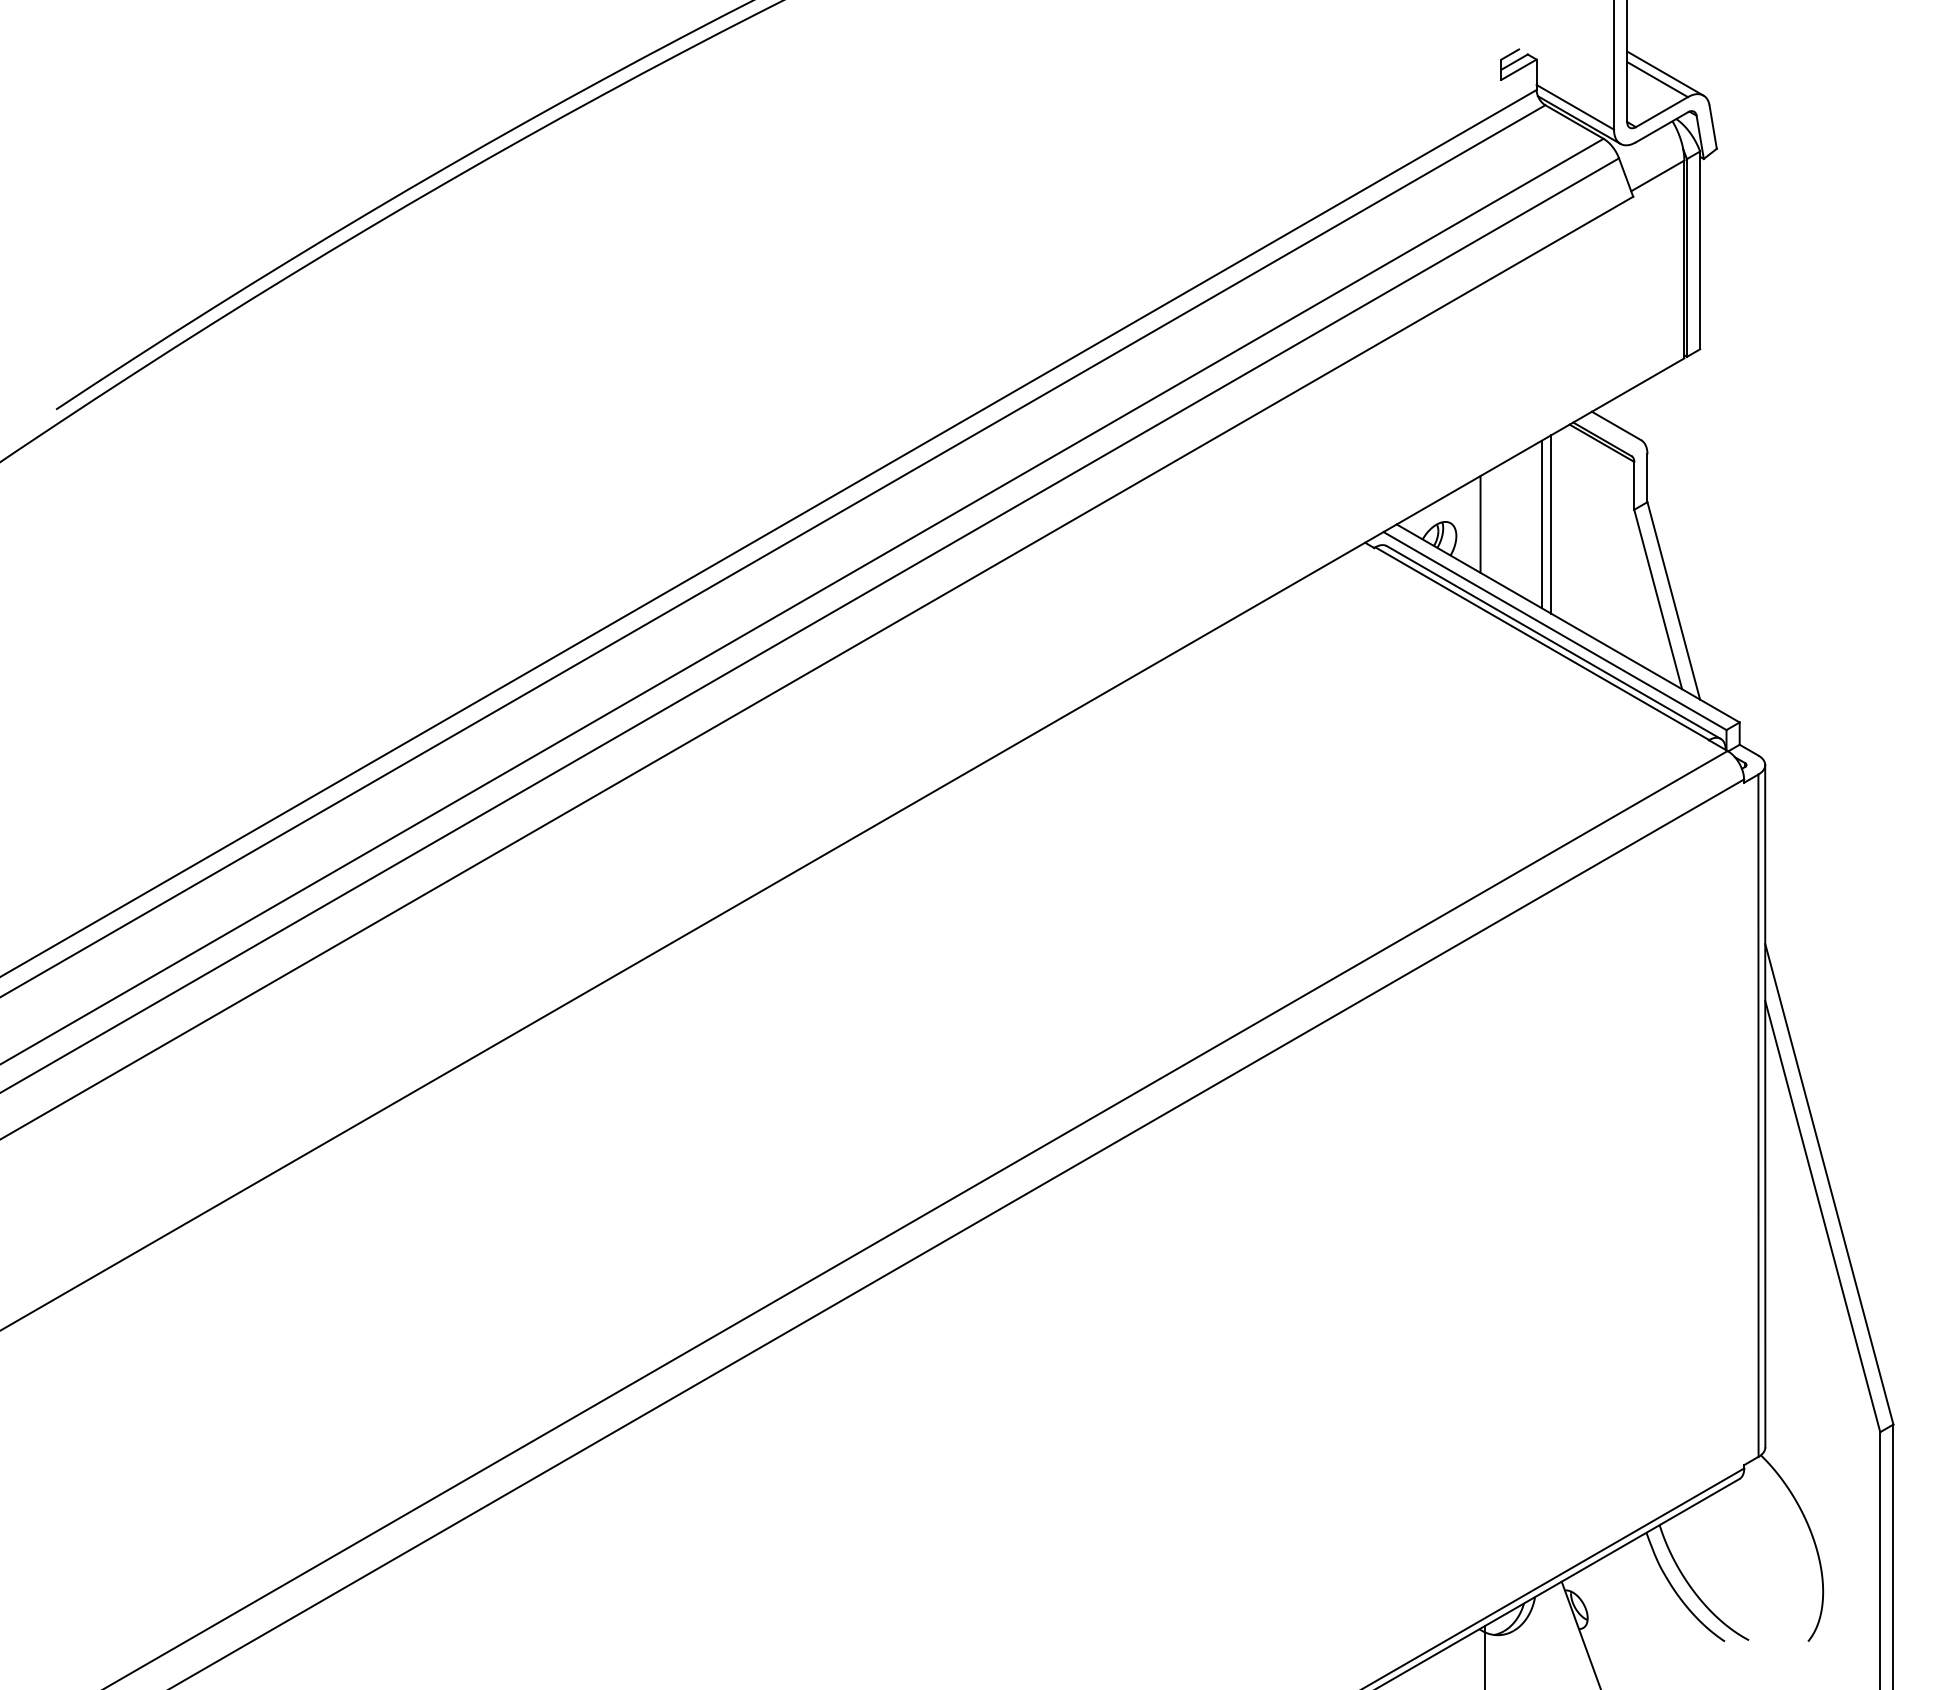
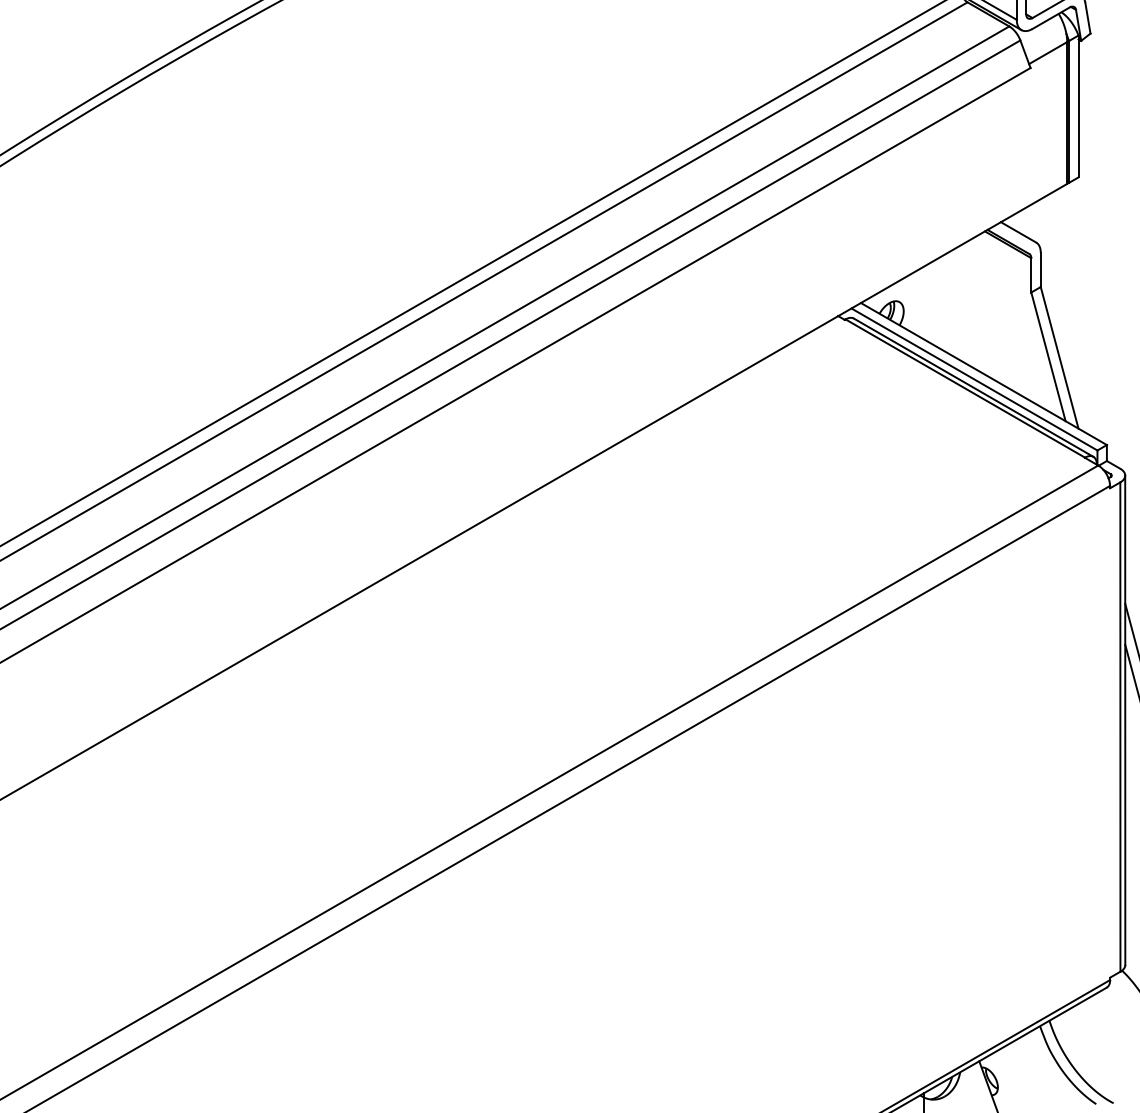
line: (1480, 524) -> (921, 303), removed
line: (1542, 524) -> (965, 303), removed
line: (1551, 524) -> (971, 303), removed

